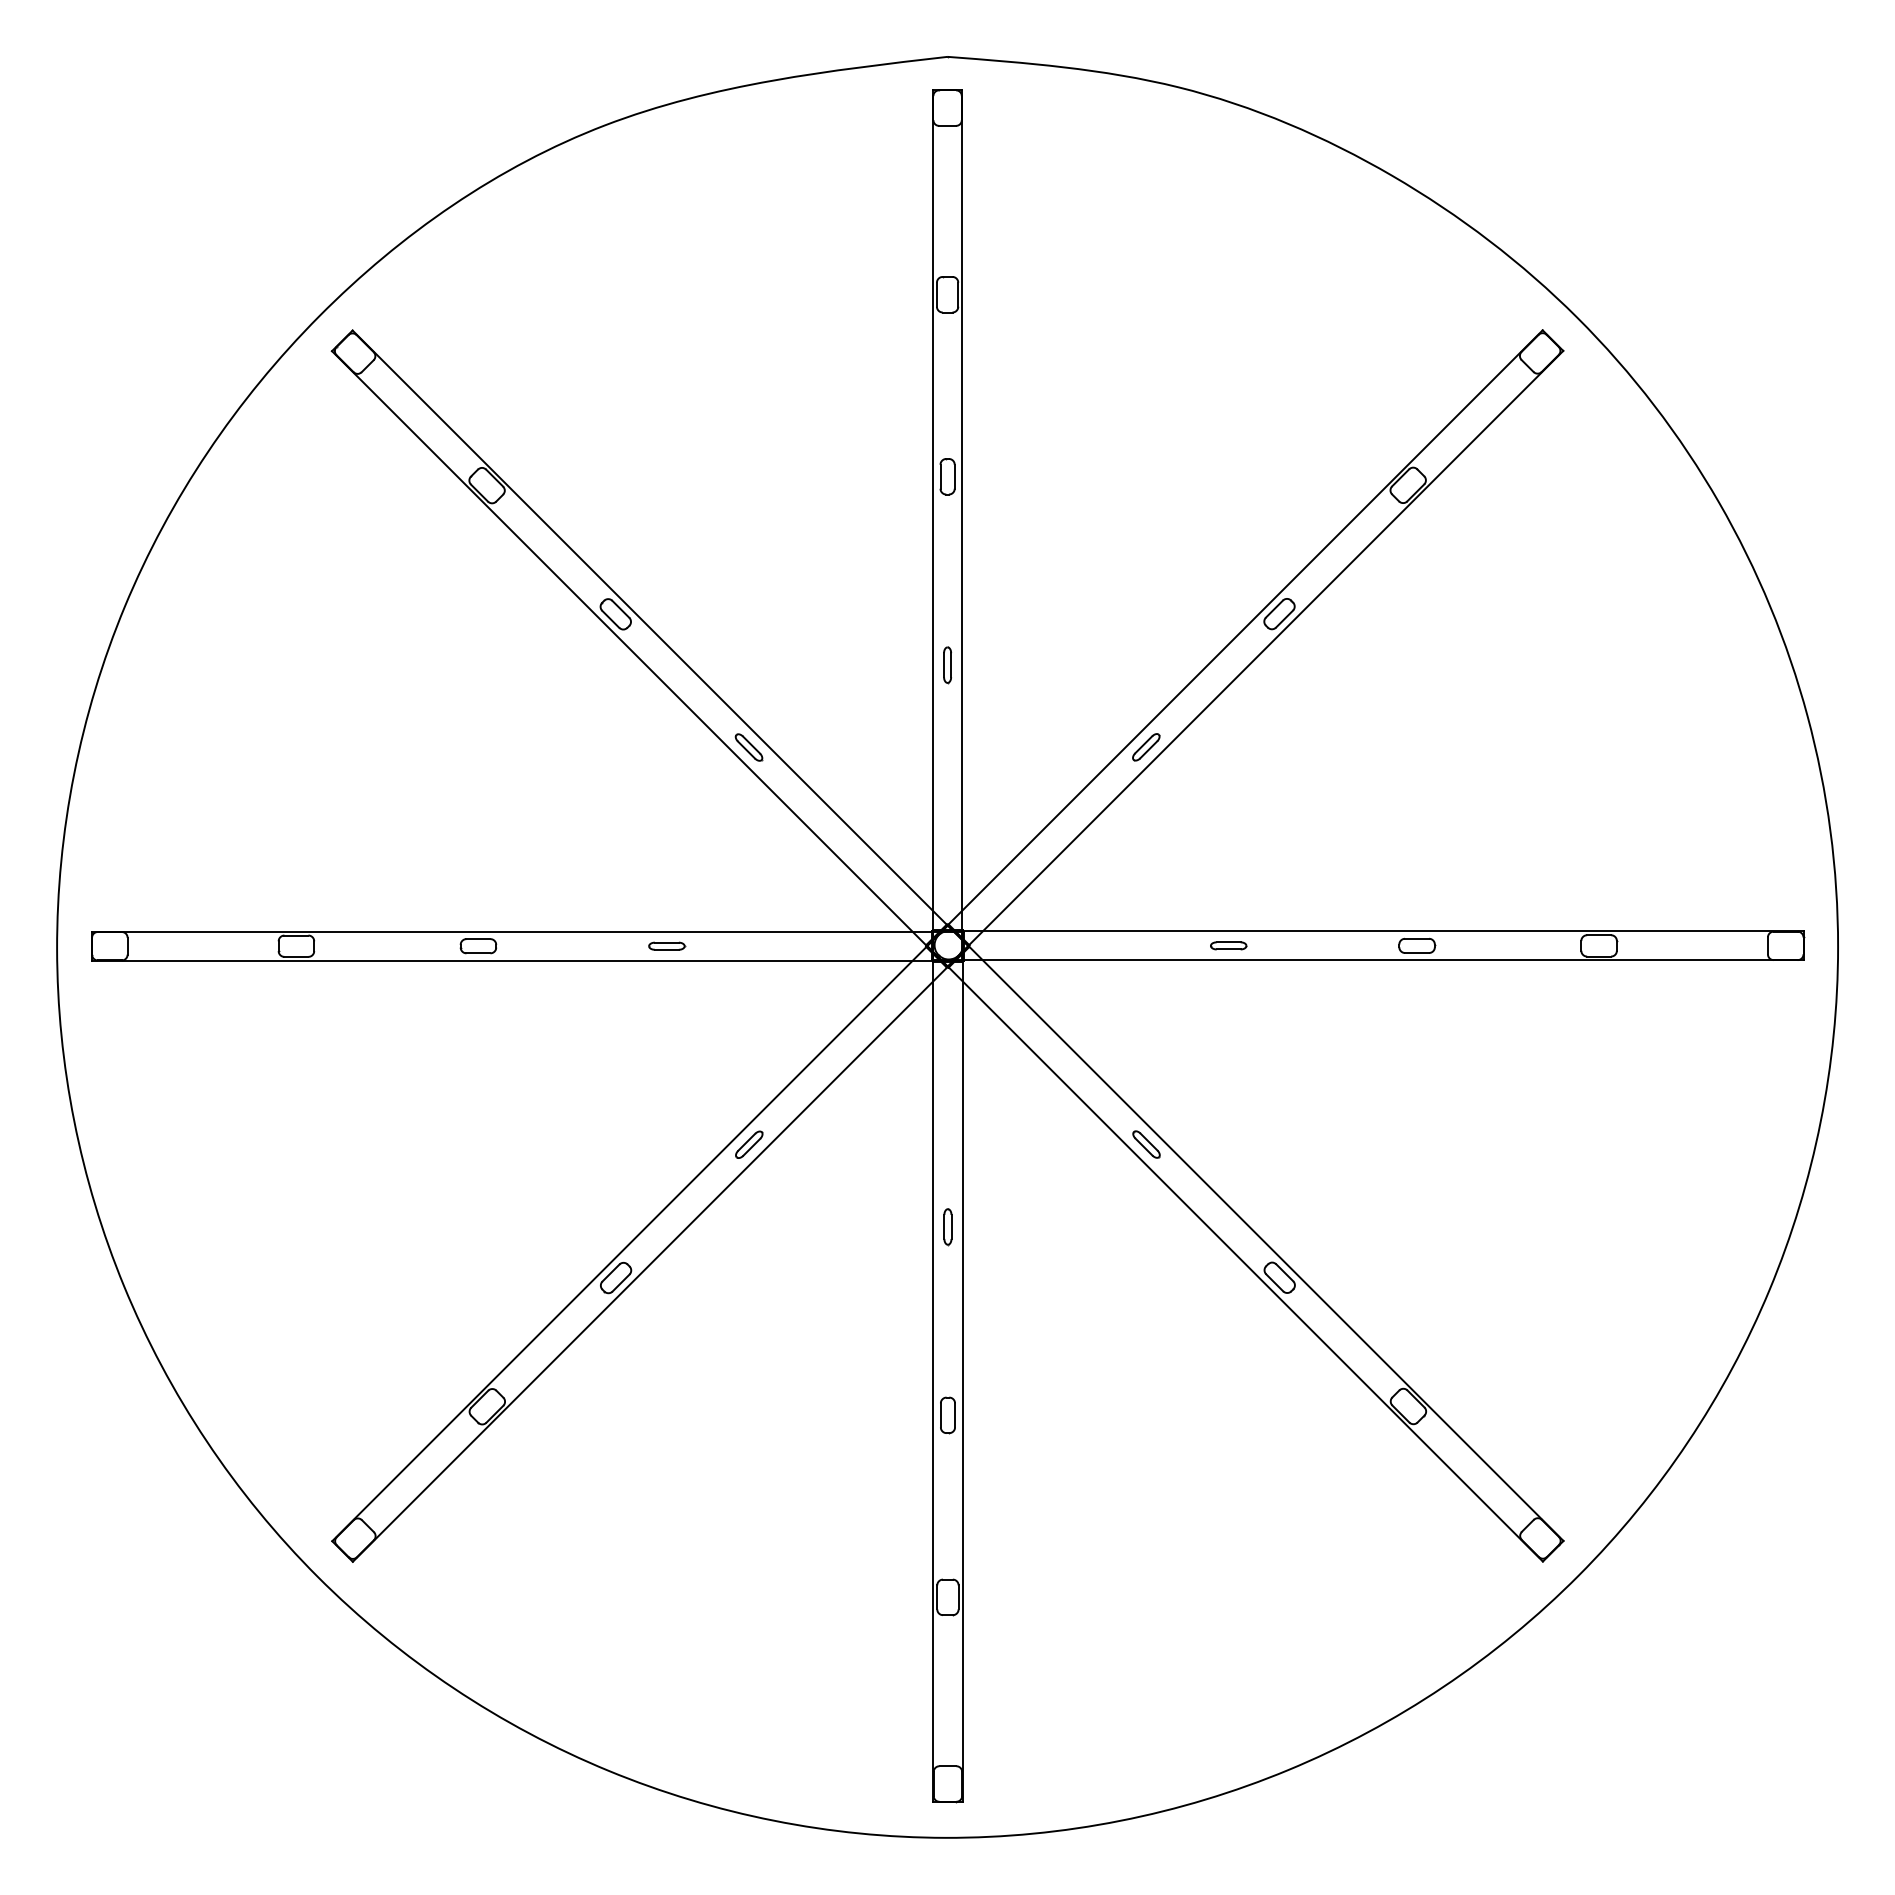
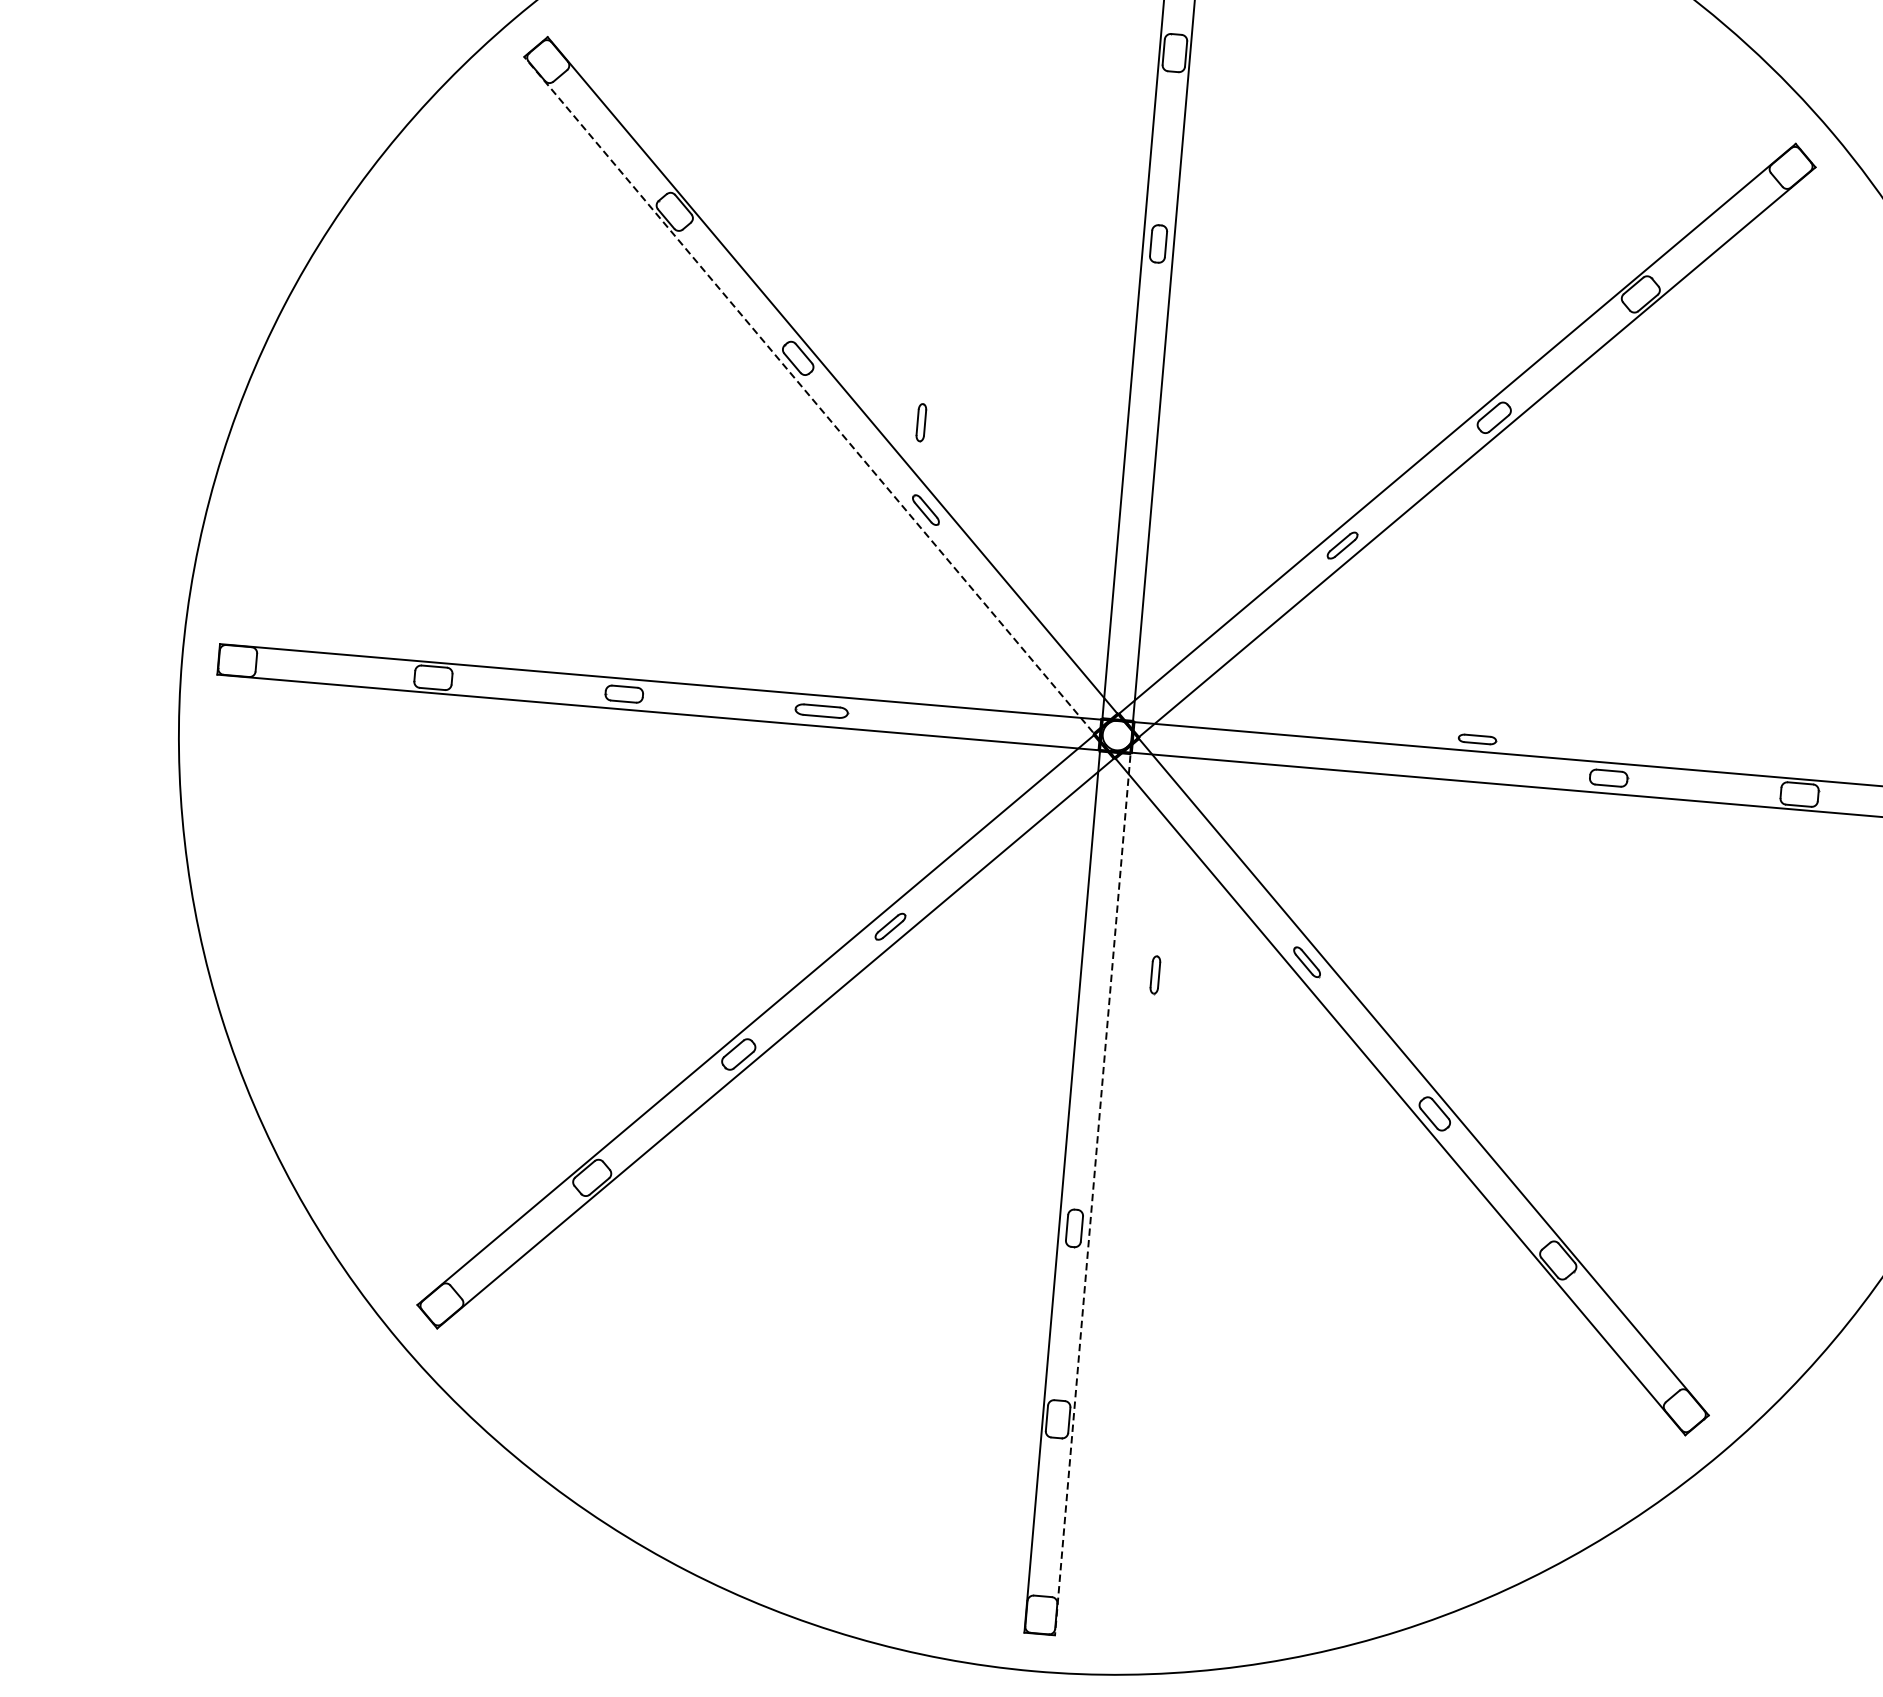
line: (640, 659) -> (820, 408), solid -> dashed
part: (947, 665) -> (921, 423), moved
part: (667, 945) -> (822, 710), size x1.4
part: (1228, 945) -> (1477, 739), moved
part: (947, 1227) -> (1154, 975), moved
line: (962, 1366) -> (1094, 1178), solid -> dashed

